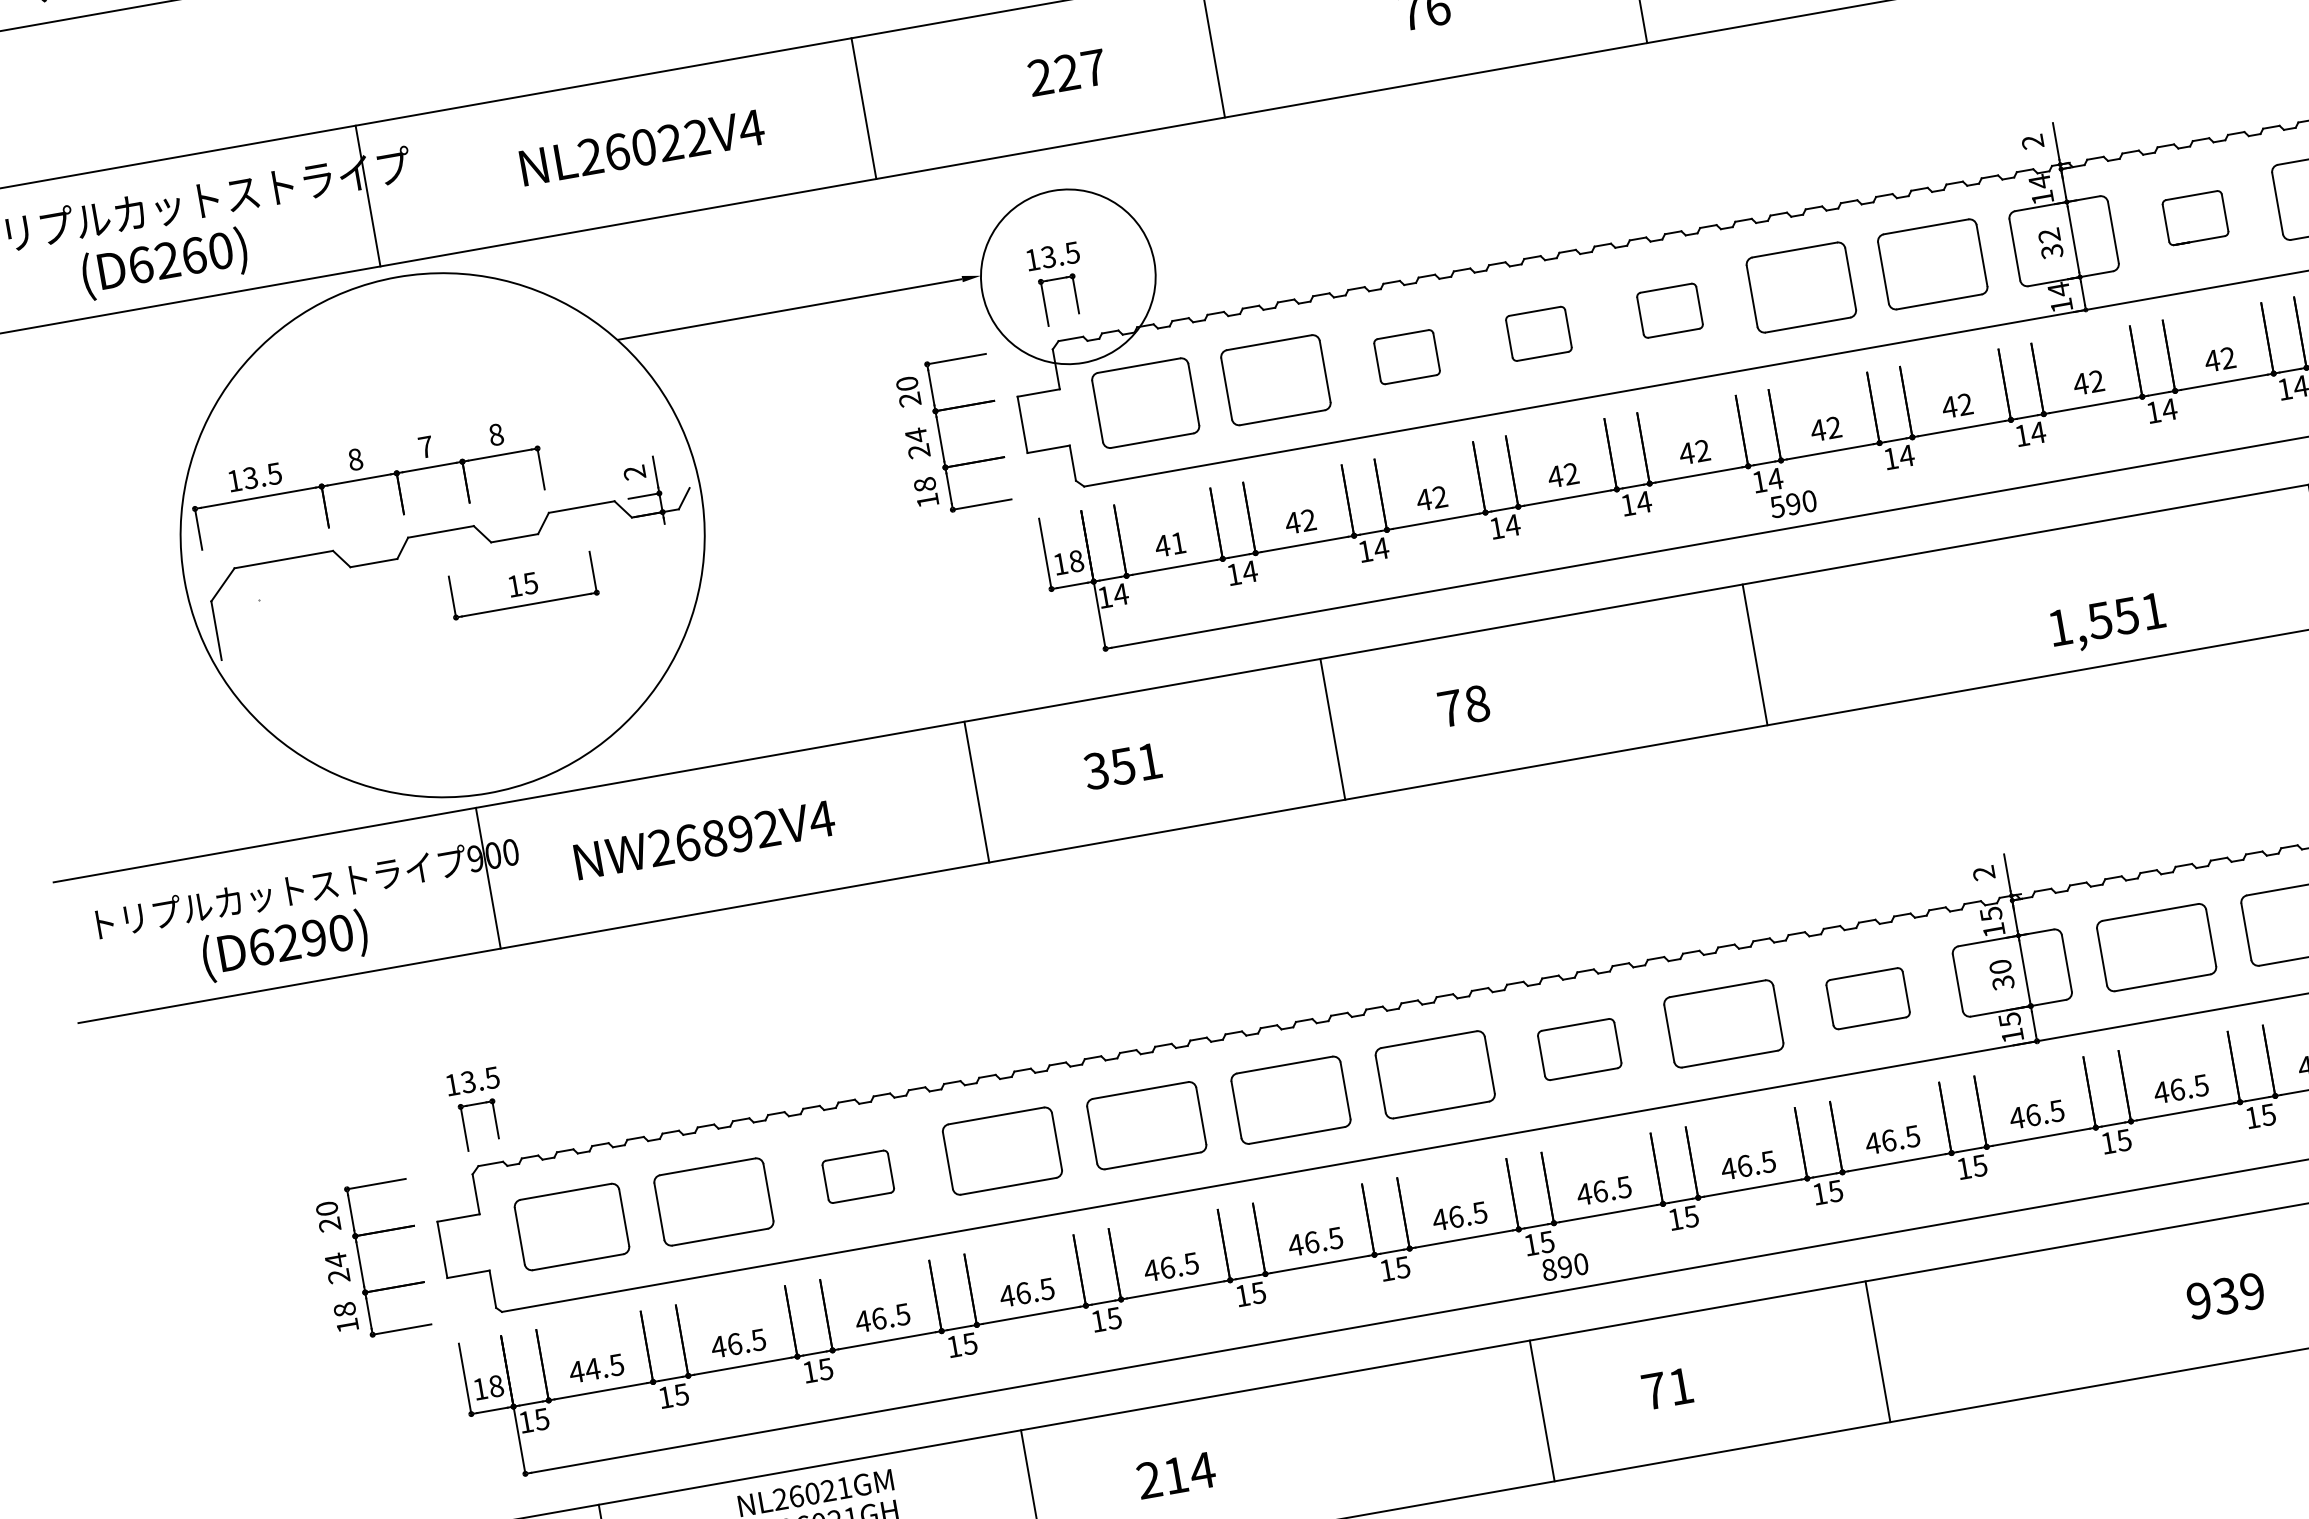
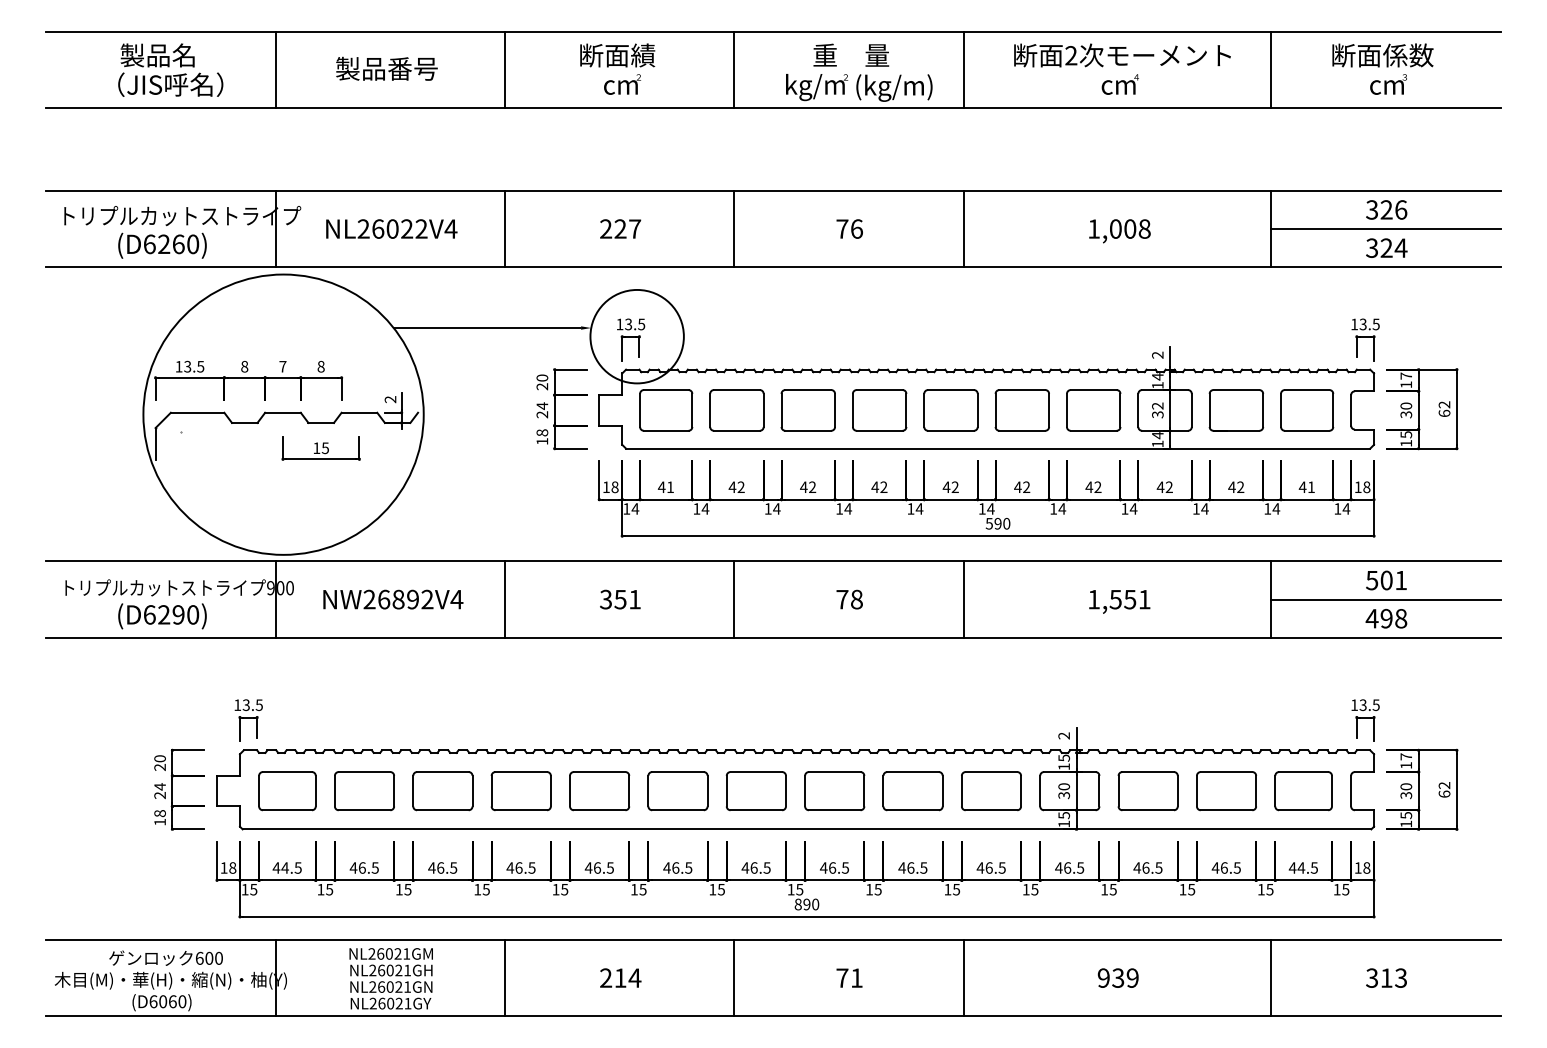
text: (1066, 71) -> (620, 228), moved
line: (864, 107) -> (505, 228), moved
text: (641, 146) -> (391, 228), moved
part: (2195, 218) -> (1236, 410), size x1.67
part: (1669, 311) -> (950, 410), size x1.67
part: (1538, 334) -> (879, 410), size x1.67
part: (1405, 357) -> (807, 410), size x1.67
text: (2107, 622) -> (1119, 601), moved
text: (1463, 706) -> (849, 599), moved
line: (977, 791) -> (505, 599), moved
part: (1868, 999) -> (991, 791), size x1.43
part: (1579, 1050) -> (834, 791), size x1.43
part: (857, 1177) -> (442, 791), size x1.67
text: (2224, 1295) -> (1117, 977), moved
line: (1542, 1409) -> (734, 977), moved
text: (1175, 1474) -> (620, 977), moved

